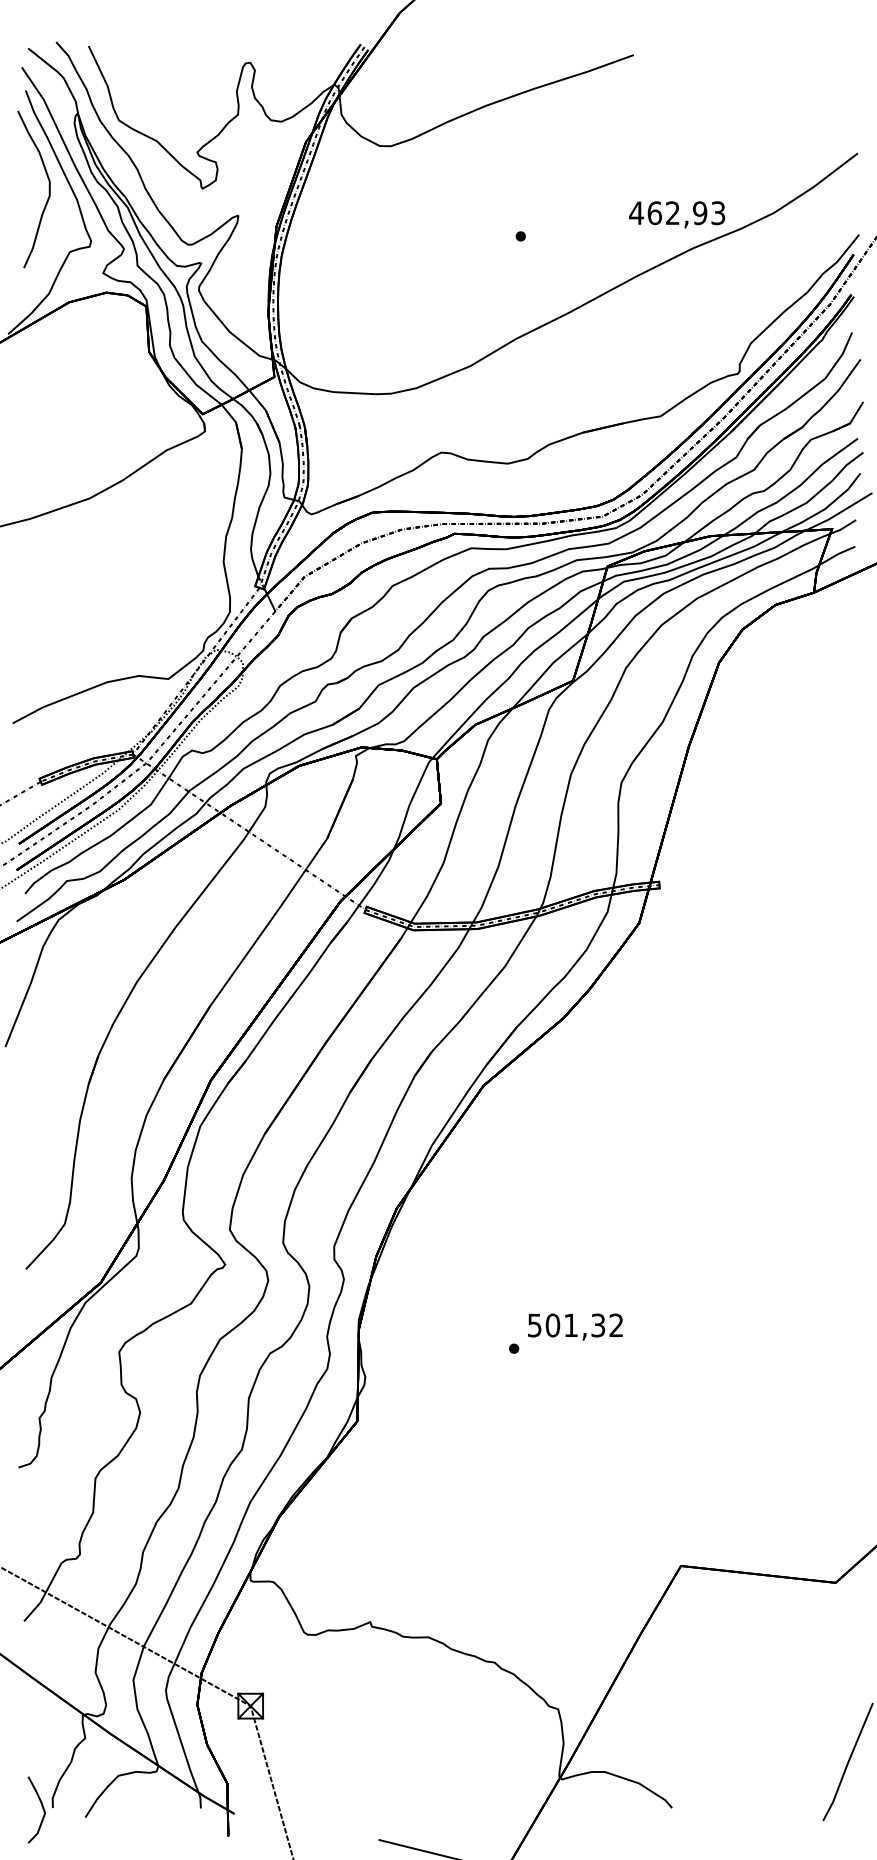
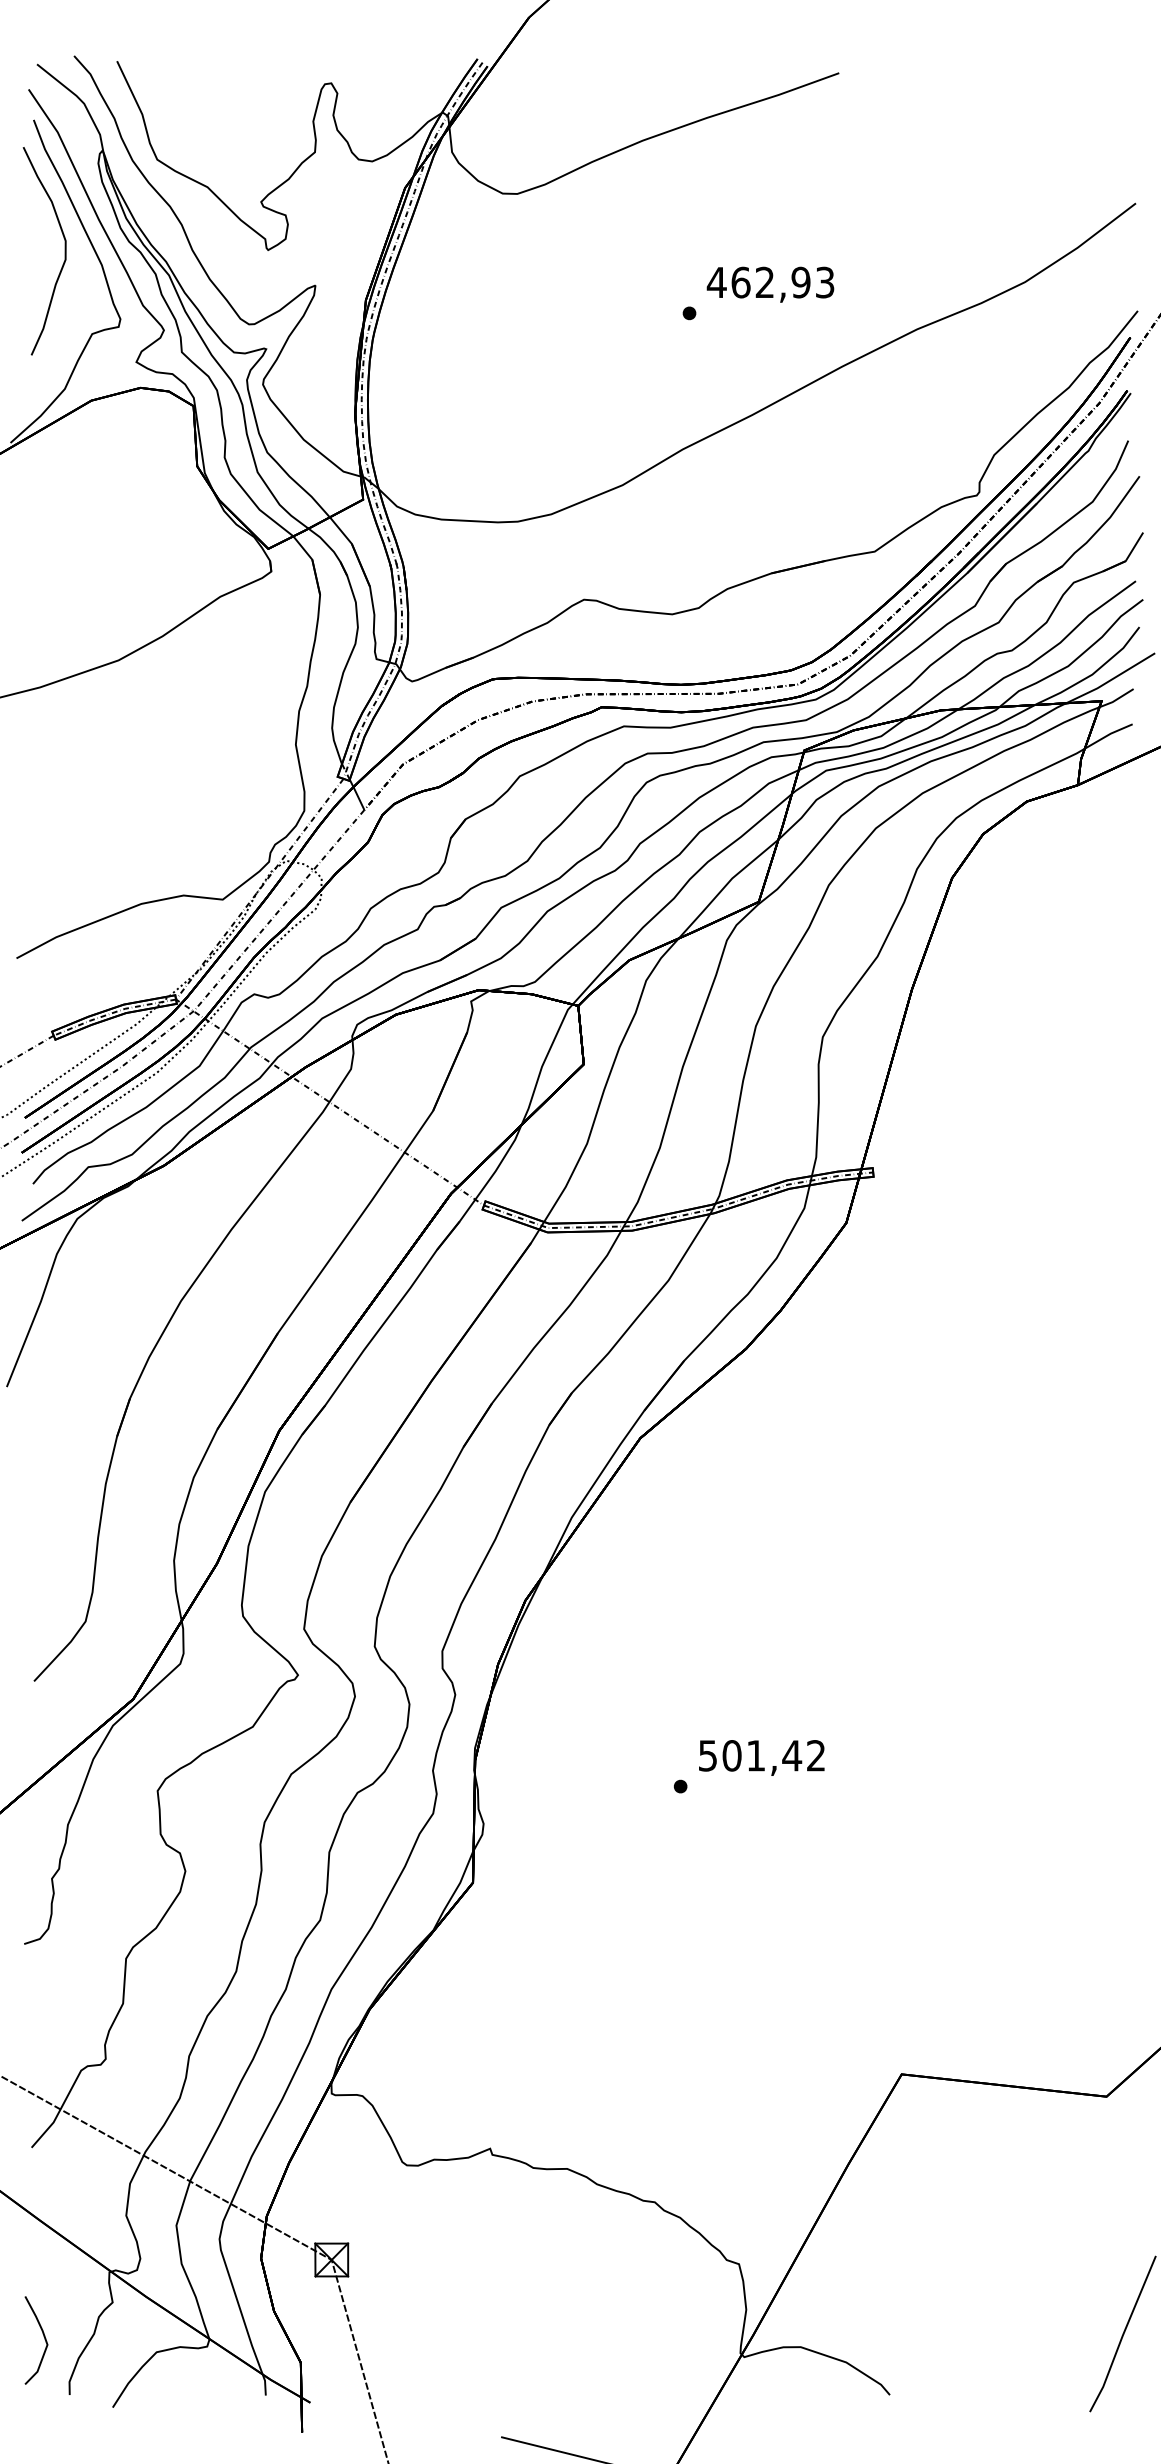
text: (677, 214) -> (770, 284), moved
text: (598, 1325) -> (792, 1755), 501,32 -> 501,42
curve: (42, 1806) -> (43, 2336), moved

